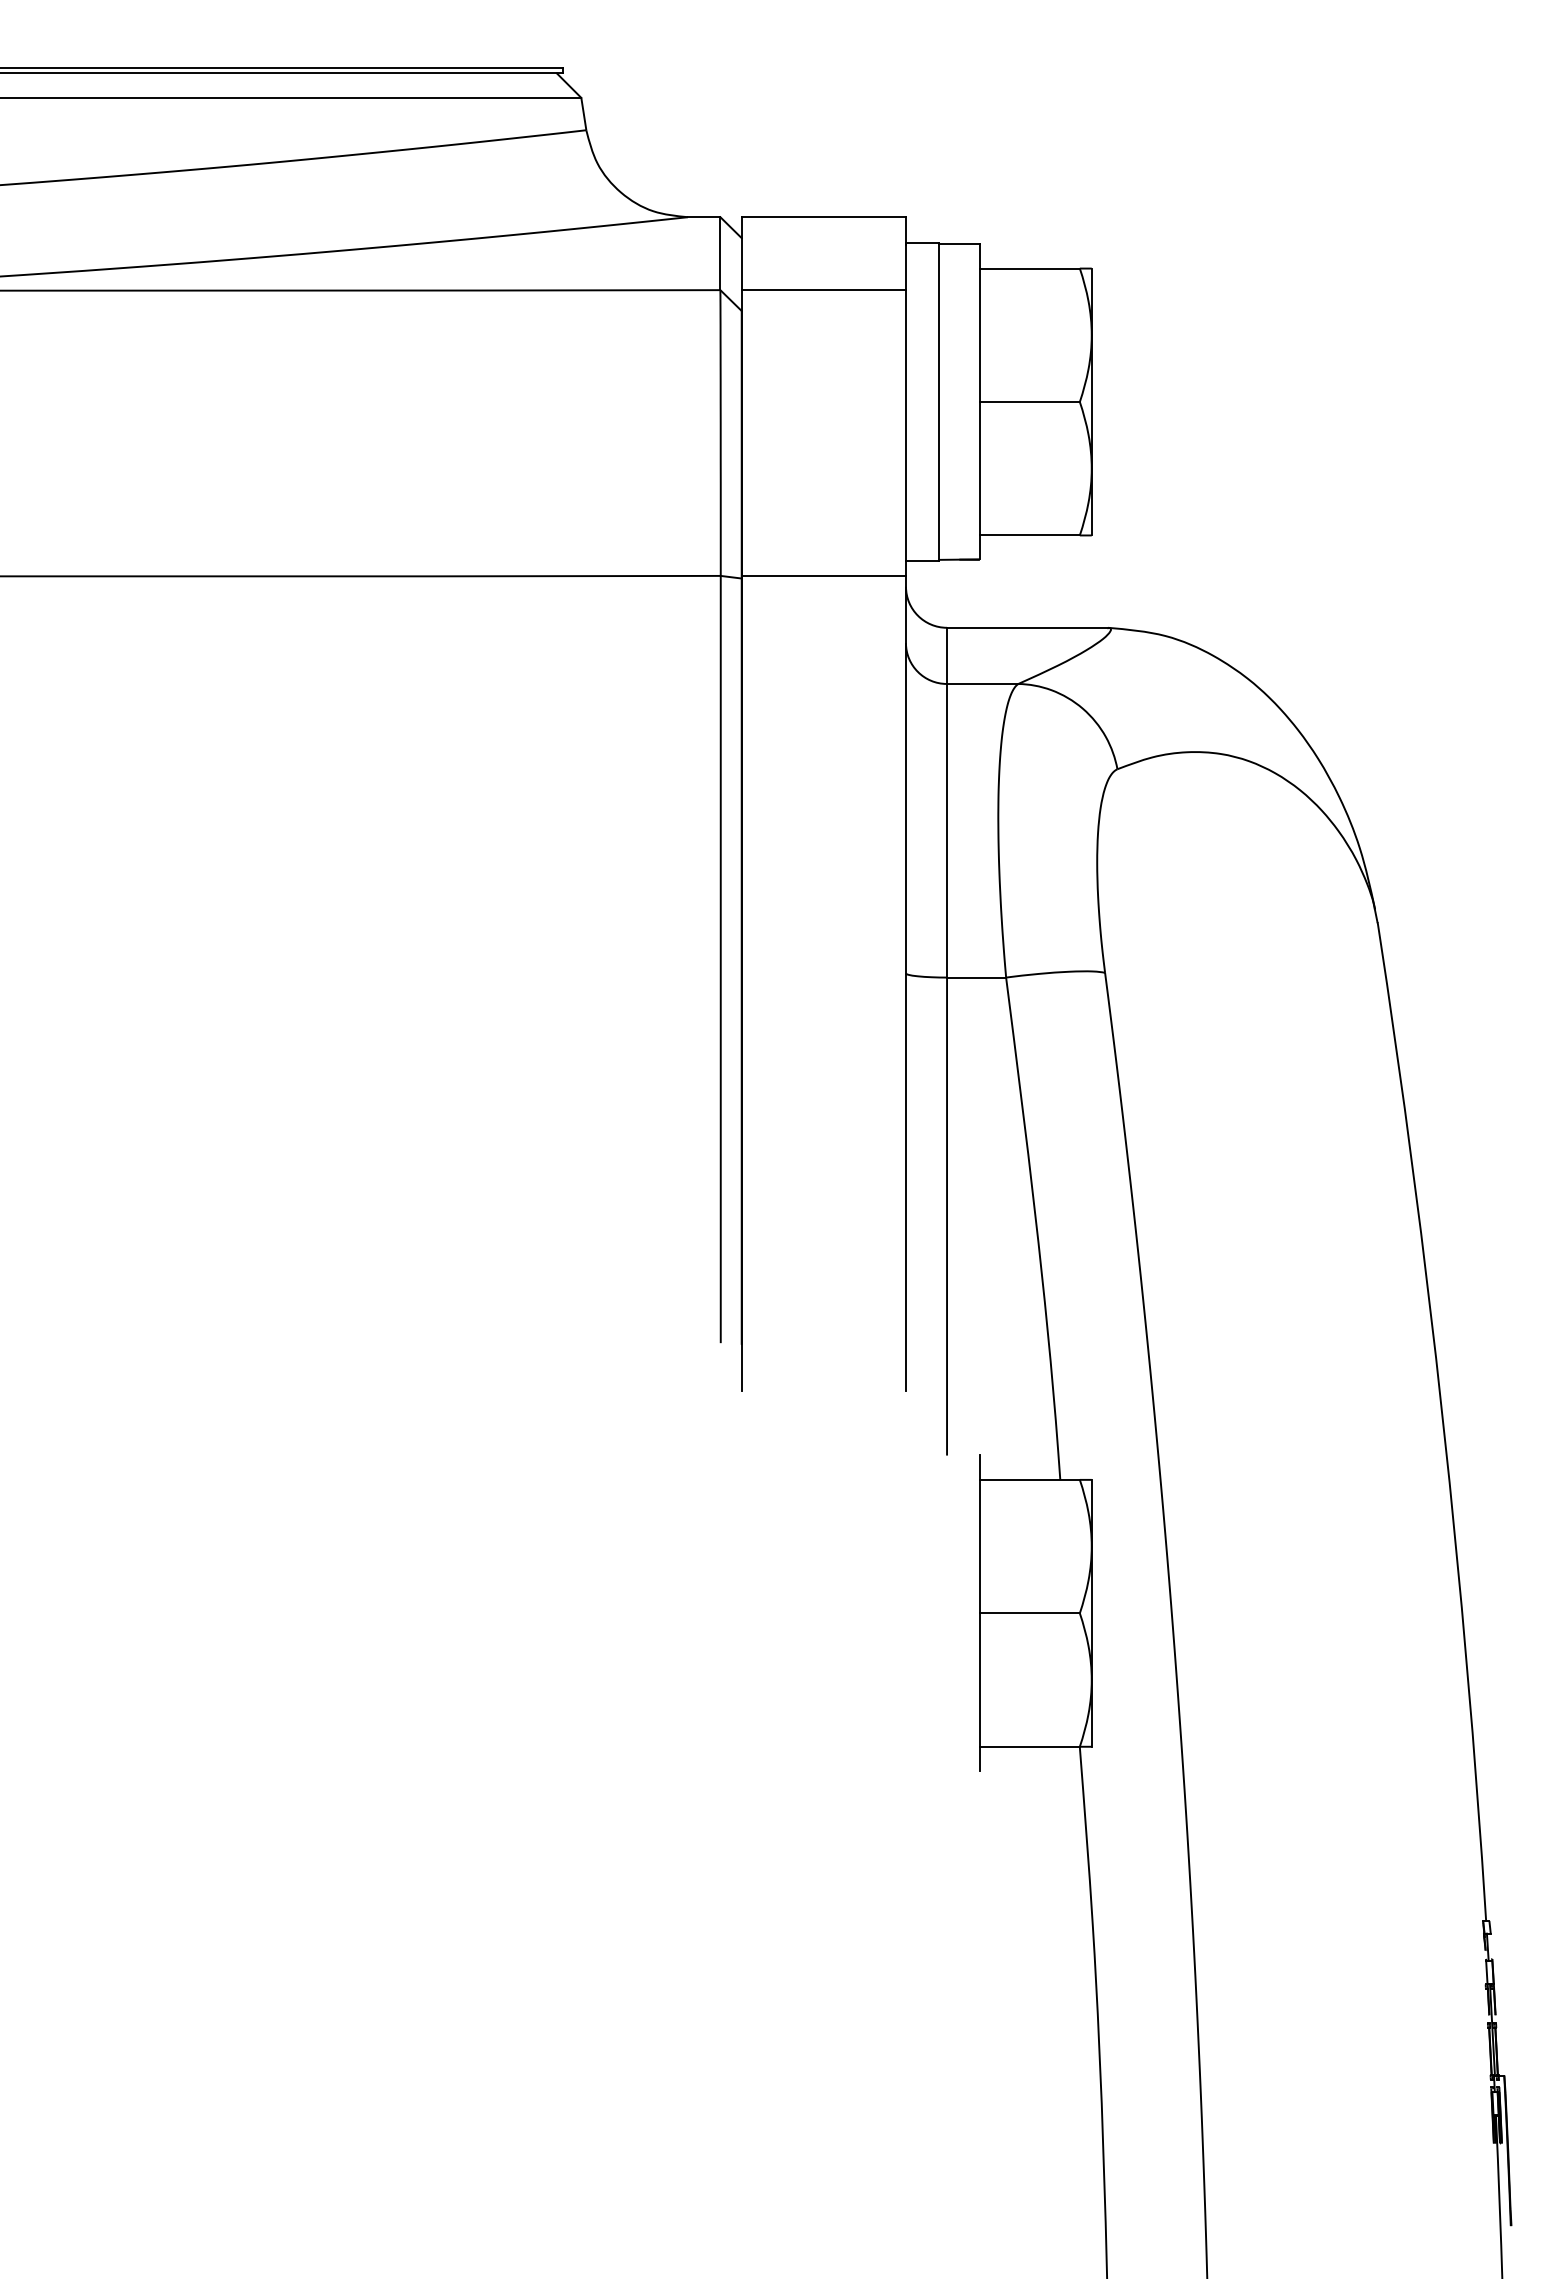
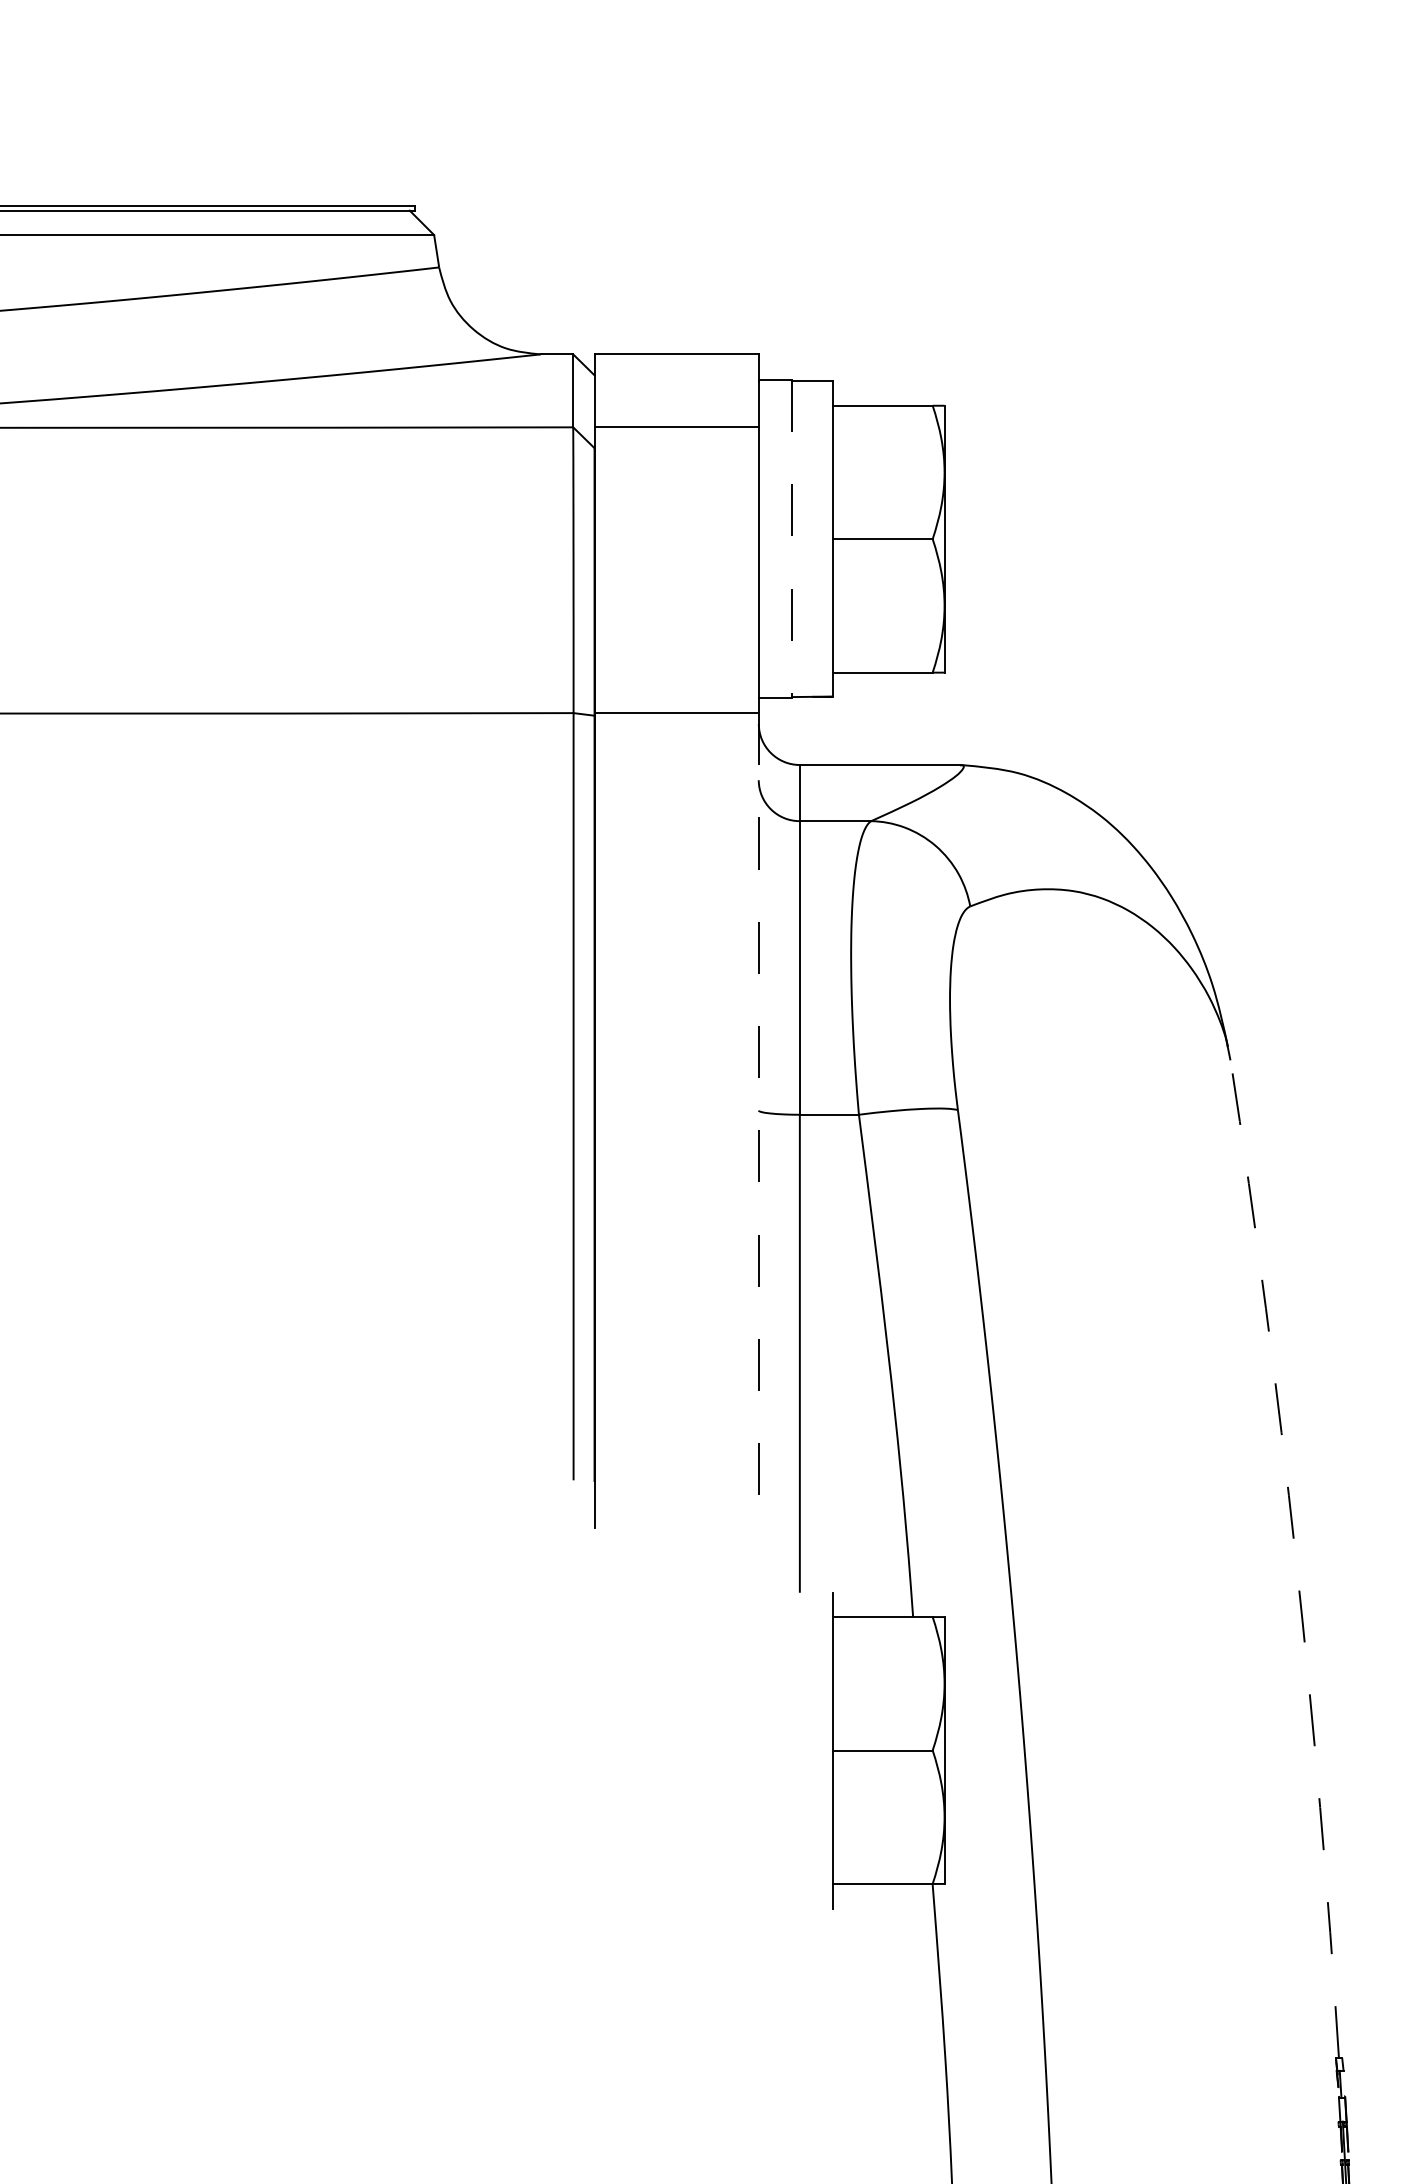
line: (938, 402) -> (791, 539), solid -> dashed
line: (905, 983) -> (758, 1120), solid -> dashed
arc: (1443, 1420) -> (1296, 1557), solid -> dashed

